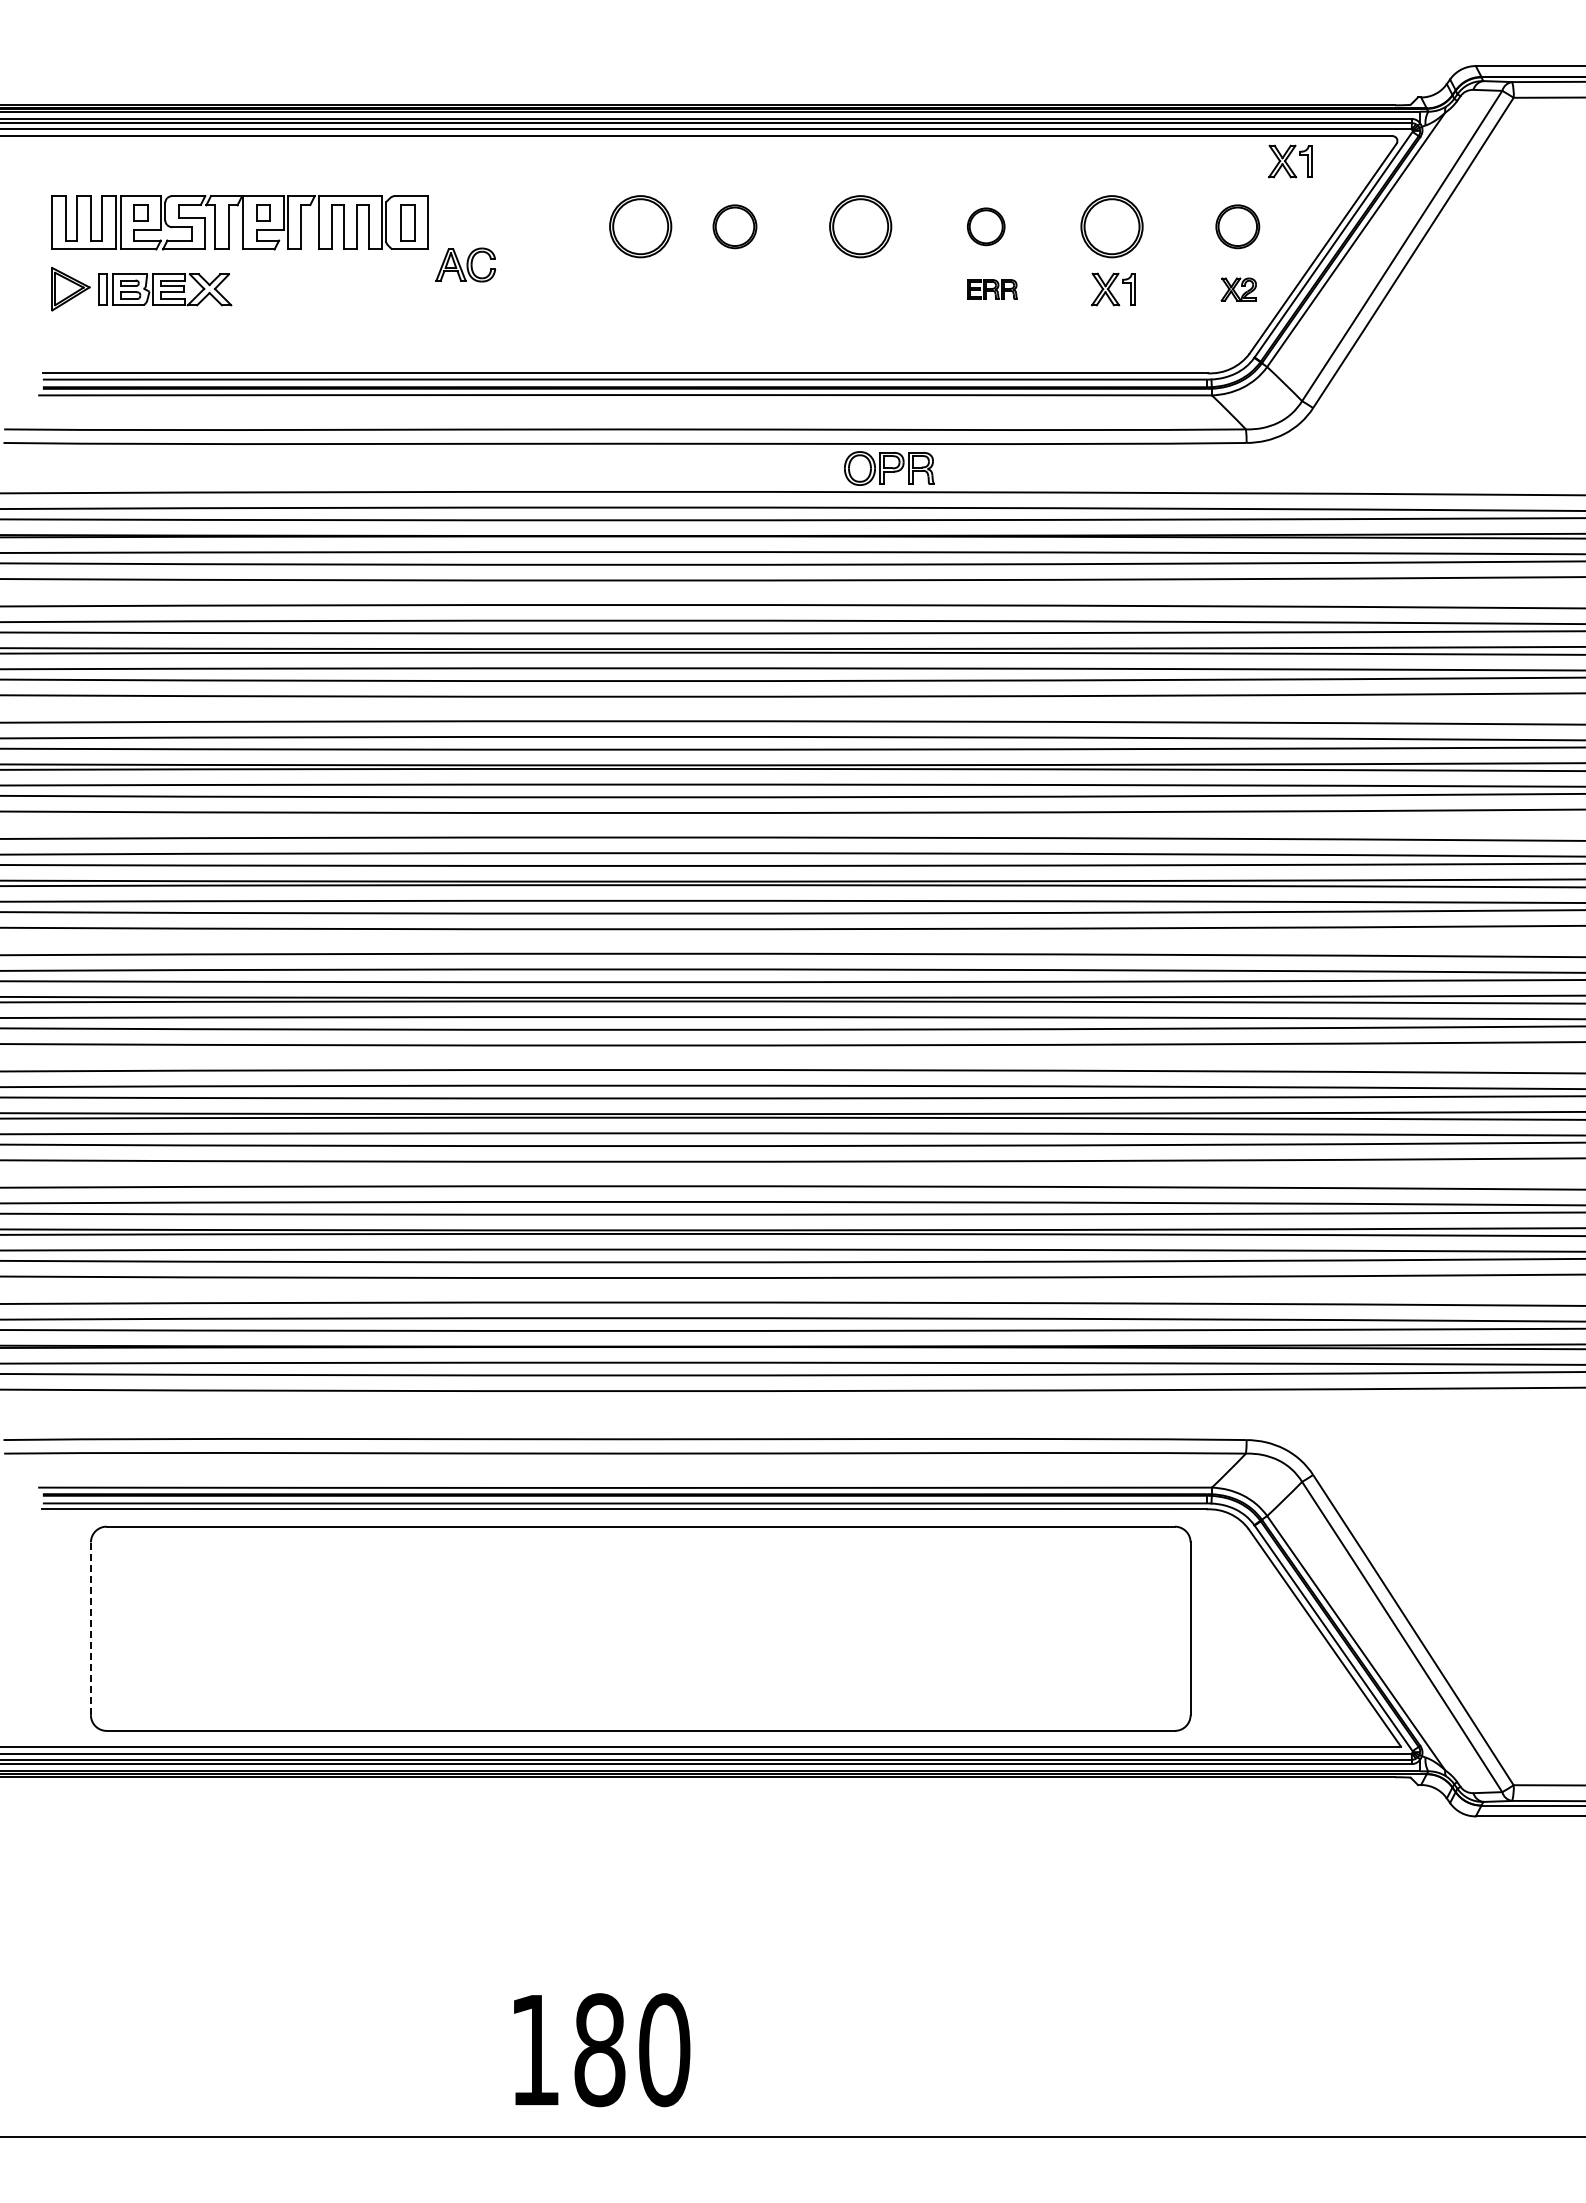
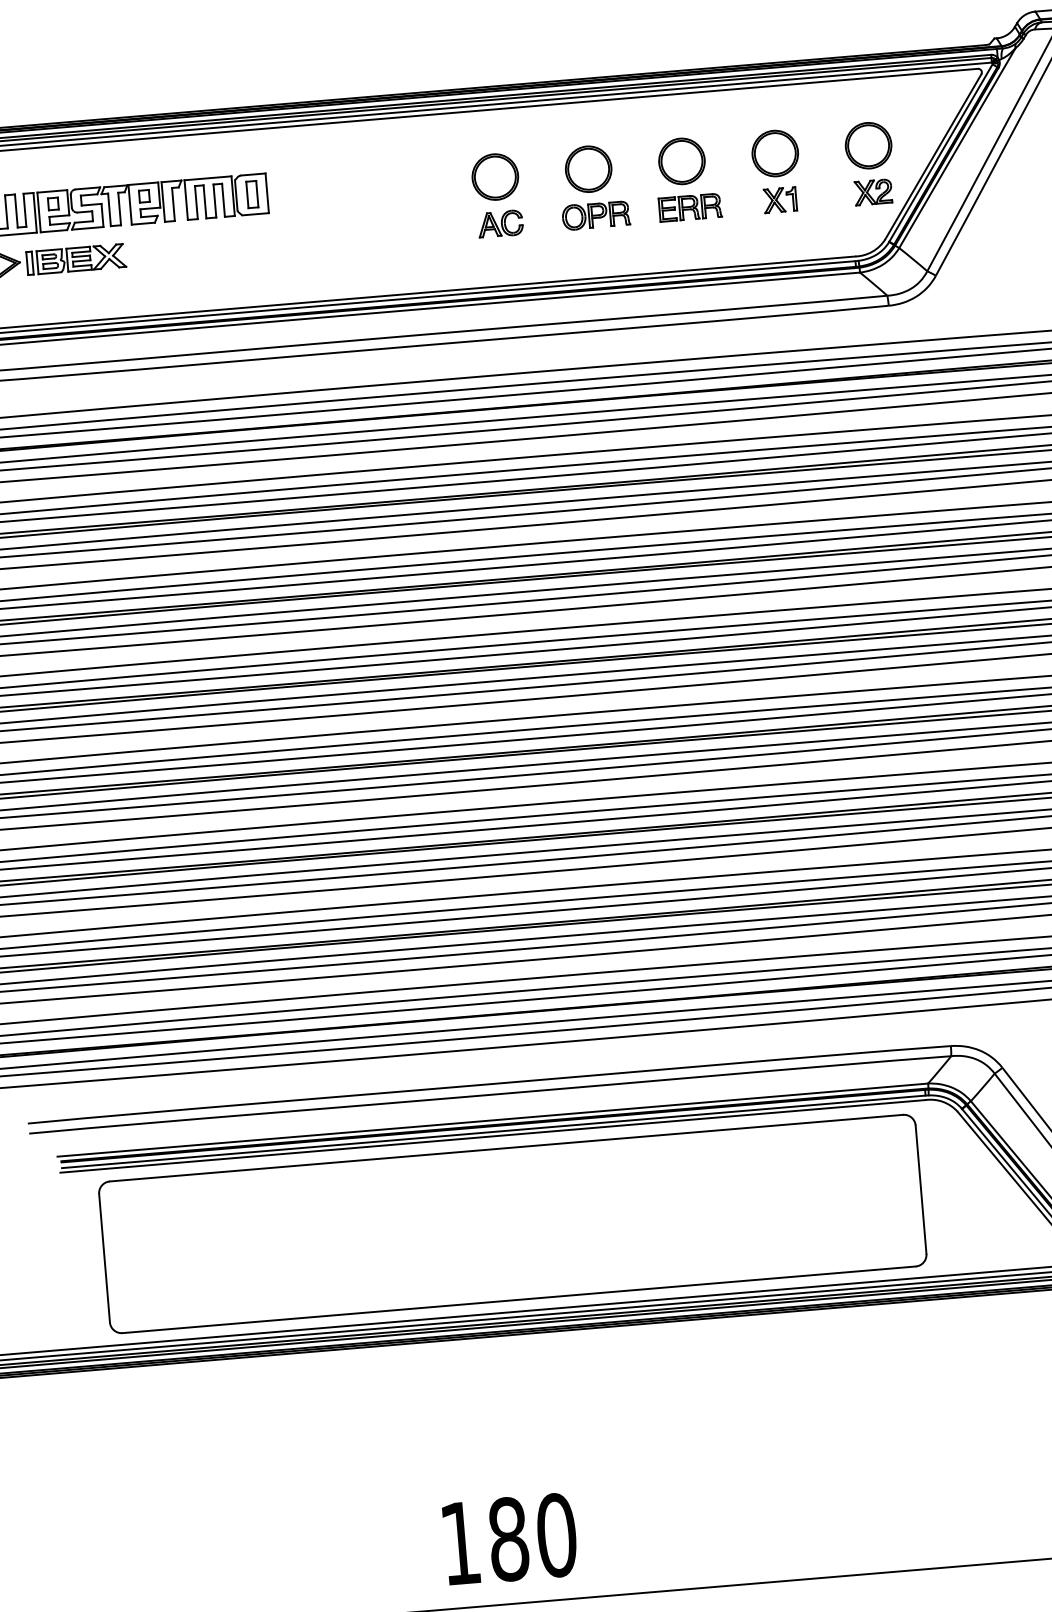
part: (1290, 161) -> (903, 94), removed
part: (640, 226) -> (425, 182), removed
part: (734, 226) -> (494, 176), size x1.43
part: (985, 226) -> (681, 161), size x1.67
part: (1237, 226) -> (868, 145), size x1.43
part: (465, 264) -> (500, 223), moved
part: (992, 289) -> (690, 207), size x1.67
part: (1238, 289) -> (873, 192), size x1.43
part: (889, 468) -> (596, 215), moved
line: (90, 1628) -> (104, 1258), dashed -> solid

